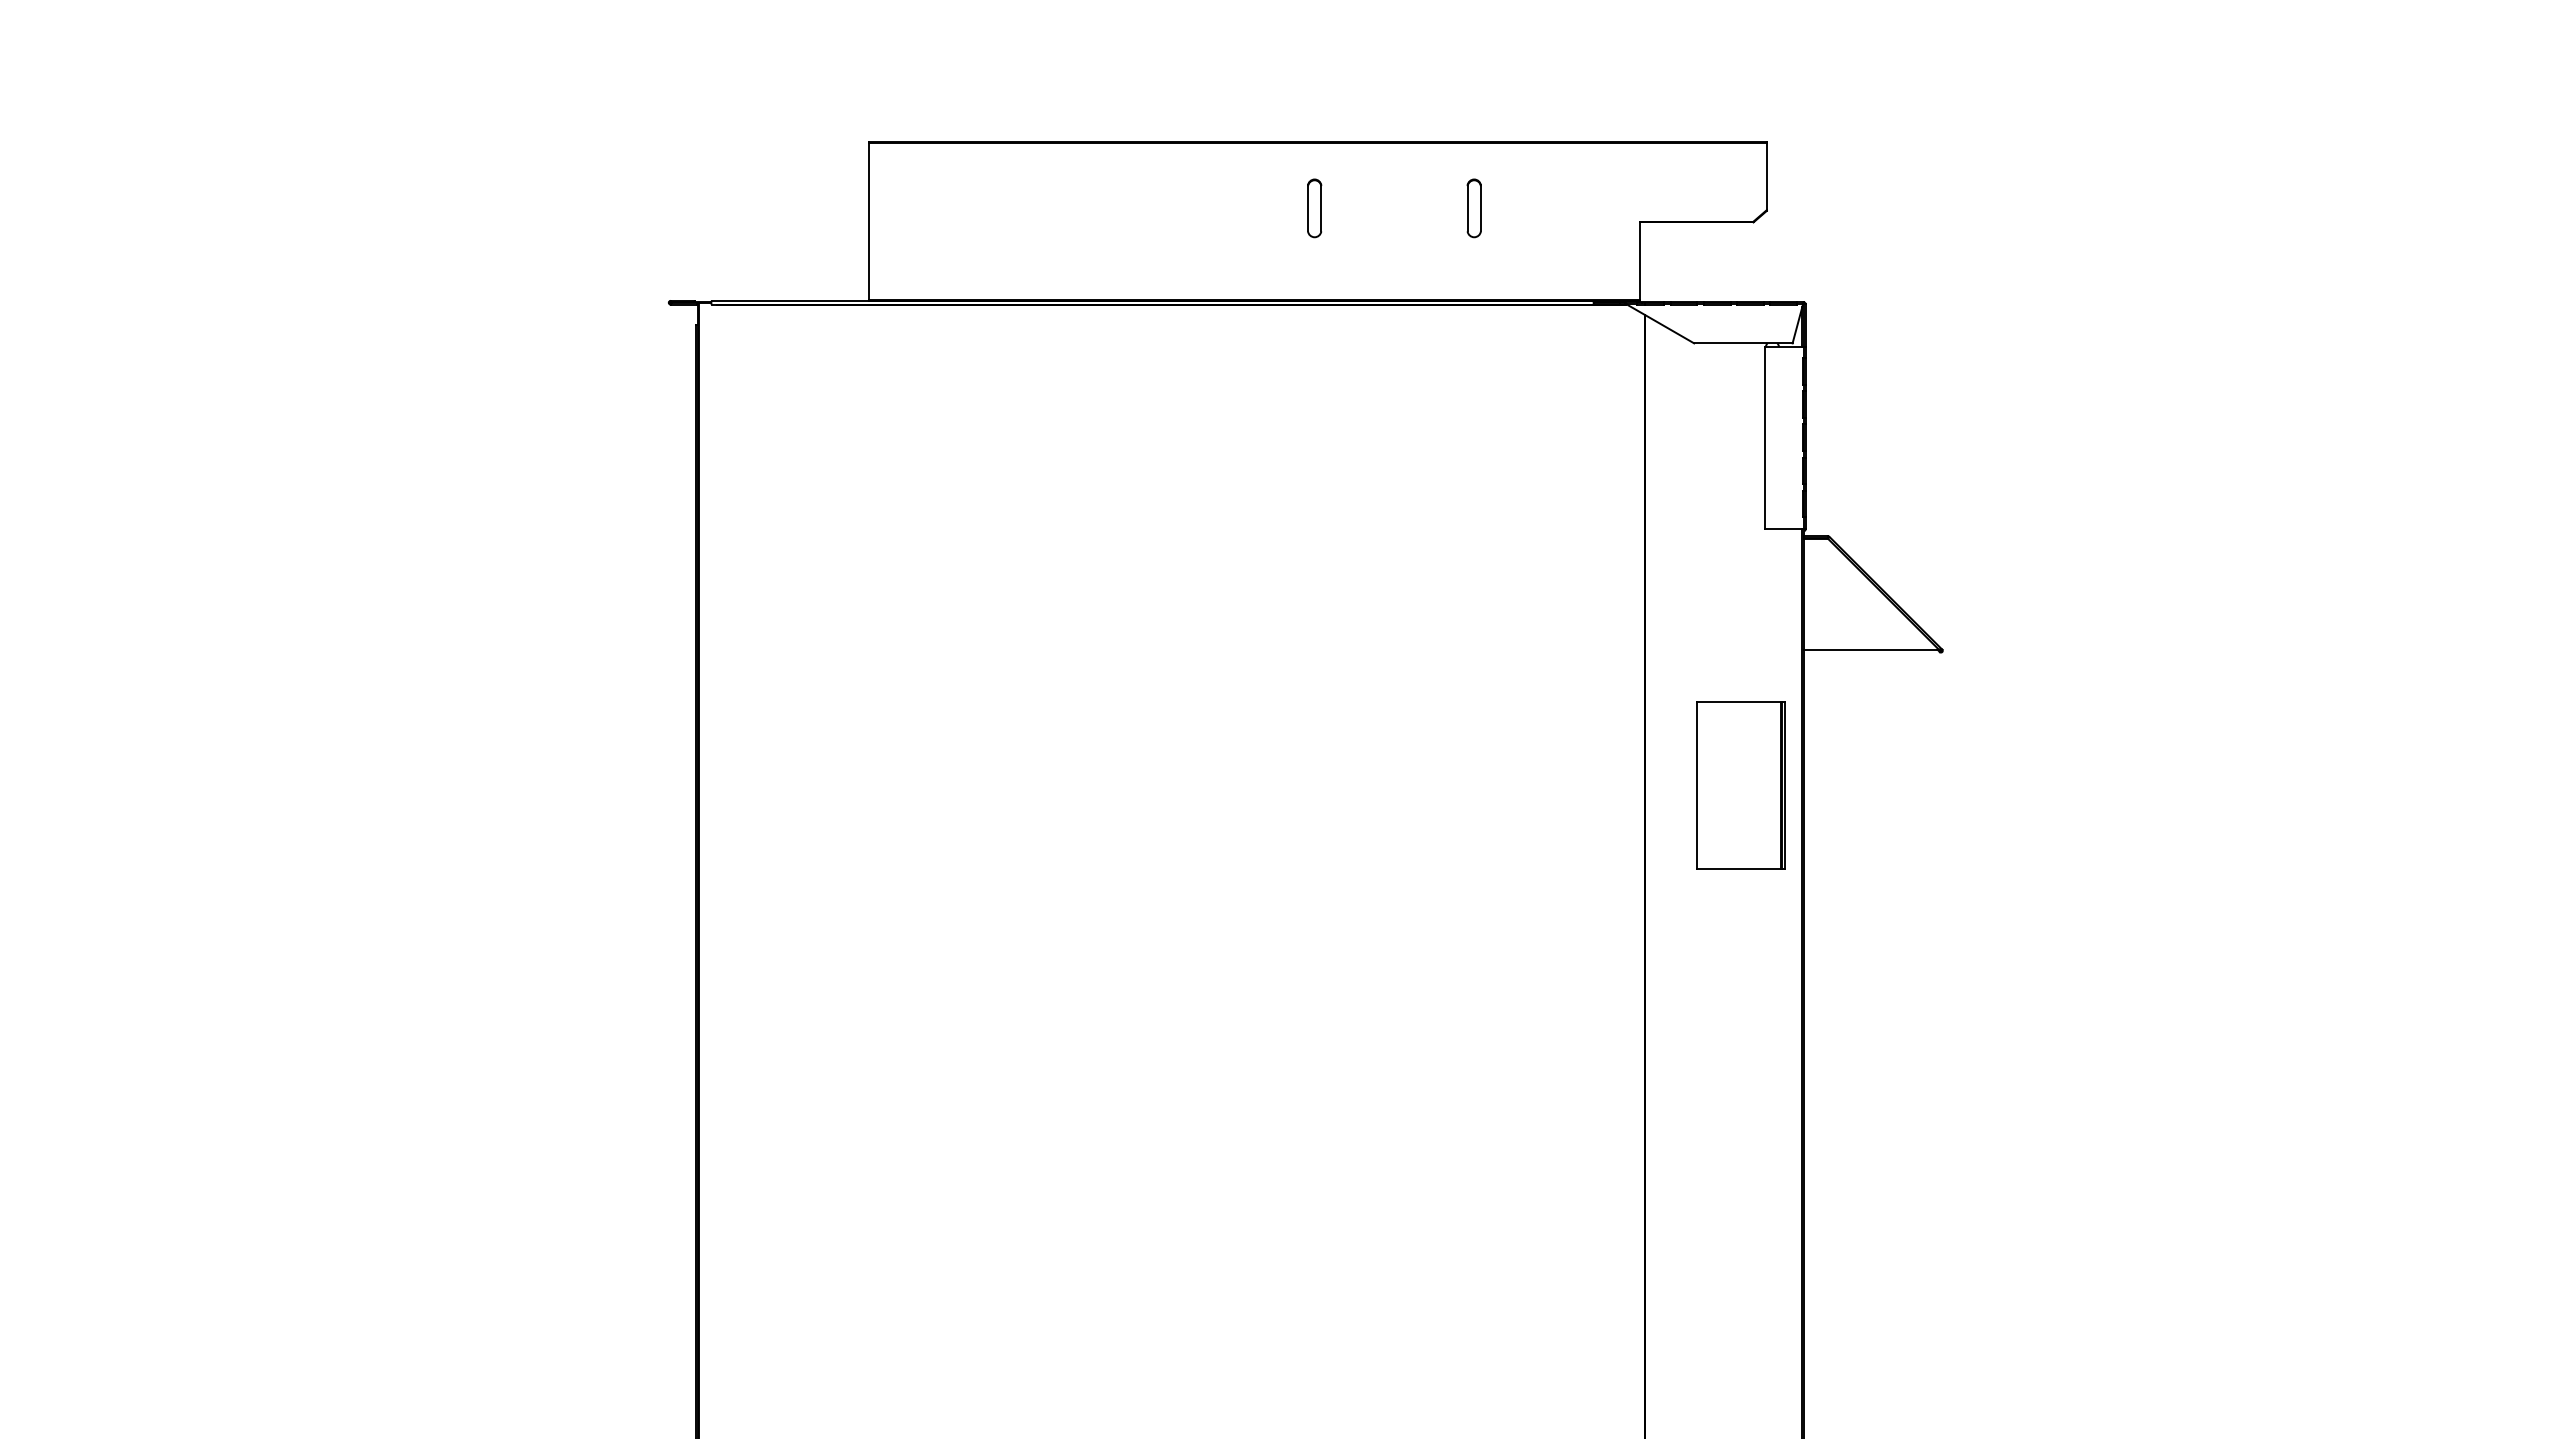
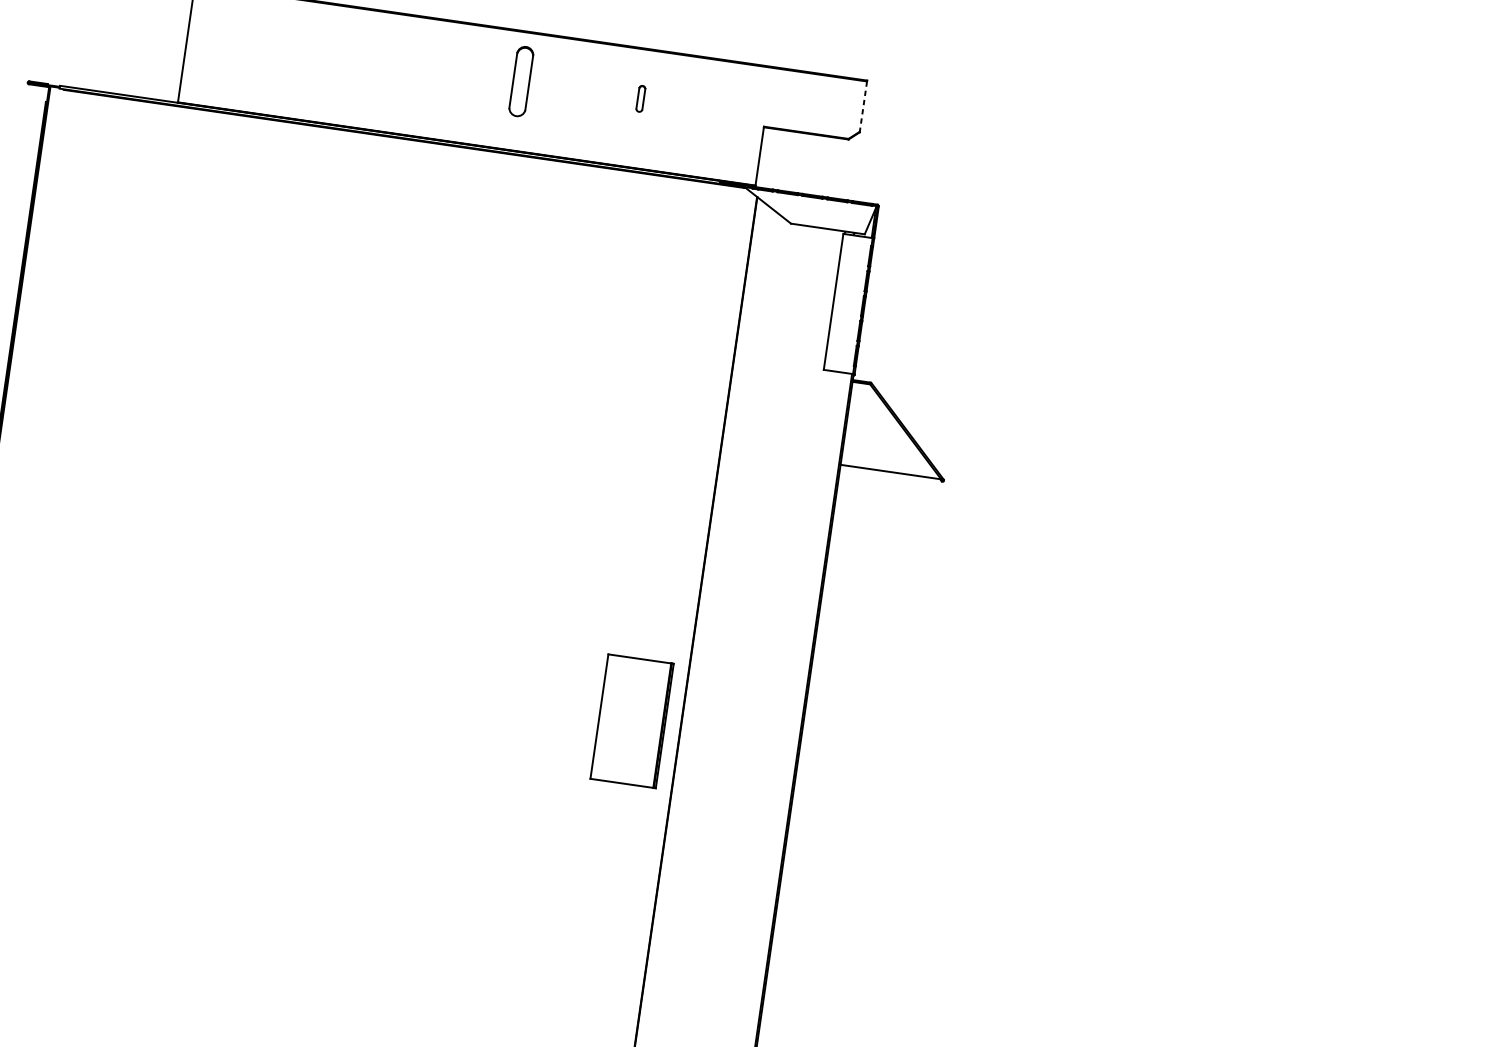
line: (1766, 176) -> (863, 106), solid -> dashed
part: (1314, 208) -> (521, 81), size x1.6
part: (1473, 208) -> (640, 98), size x0.6
part: (1740, 785) -> (631, 721), moved

